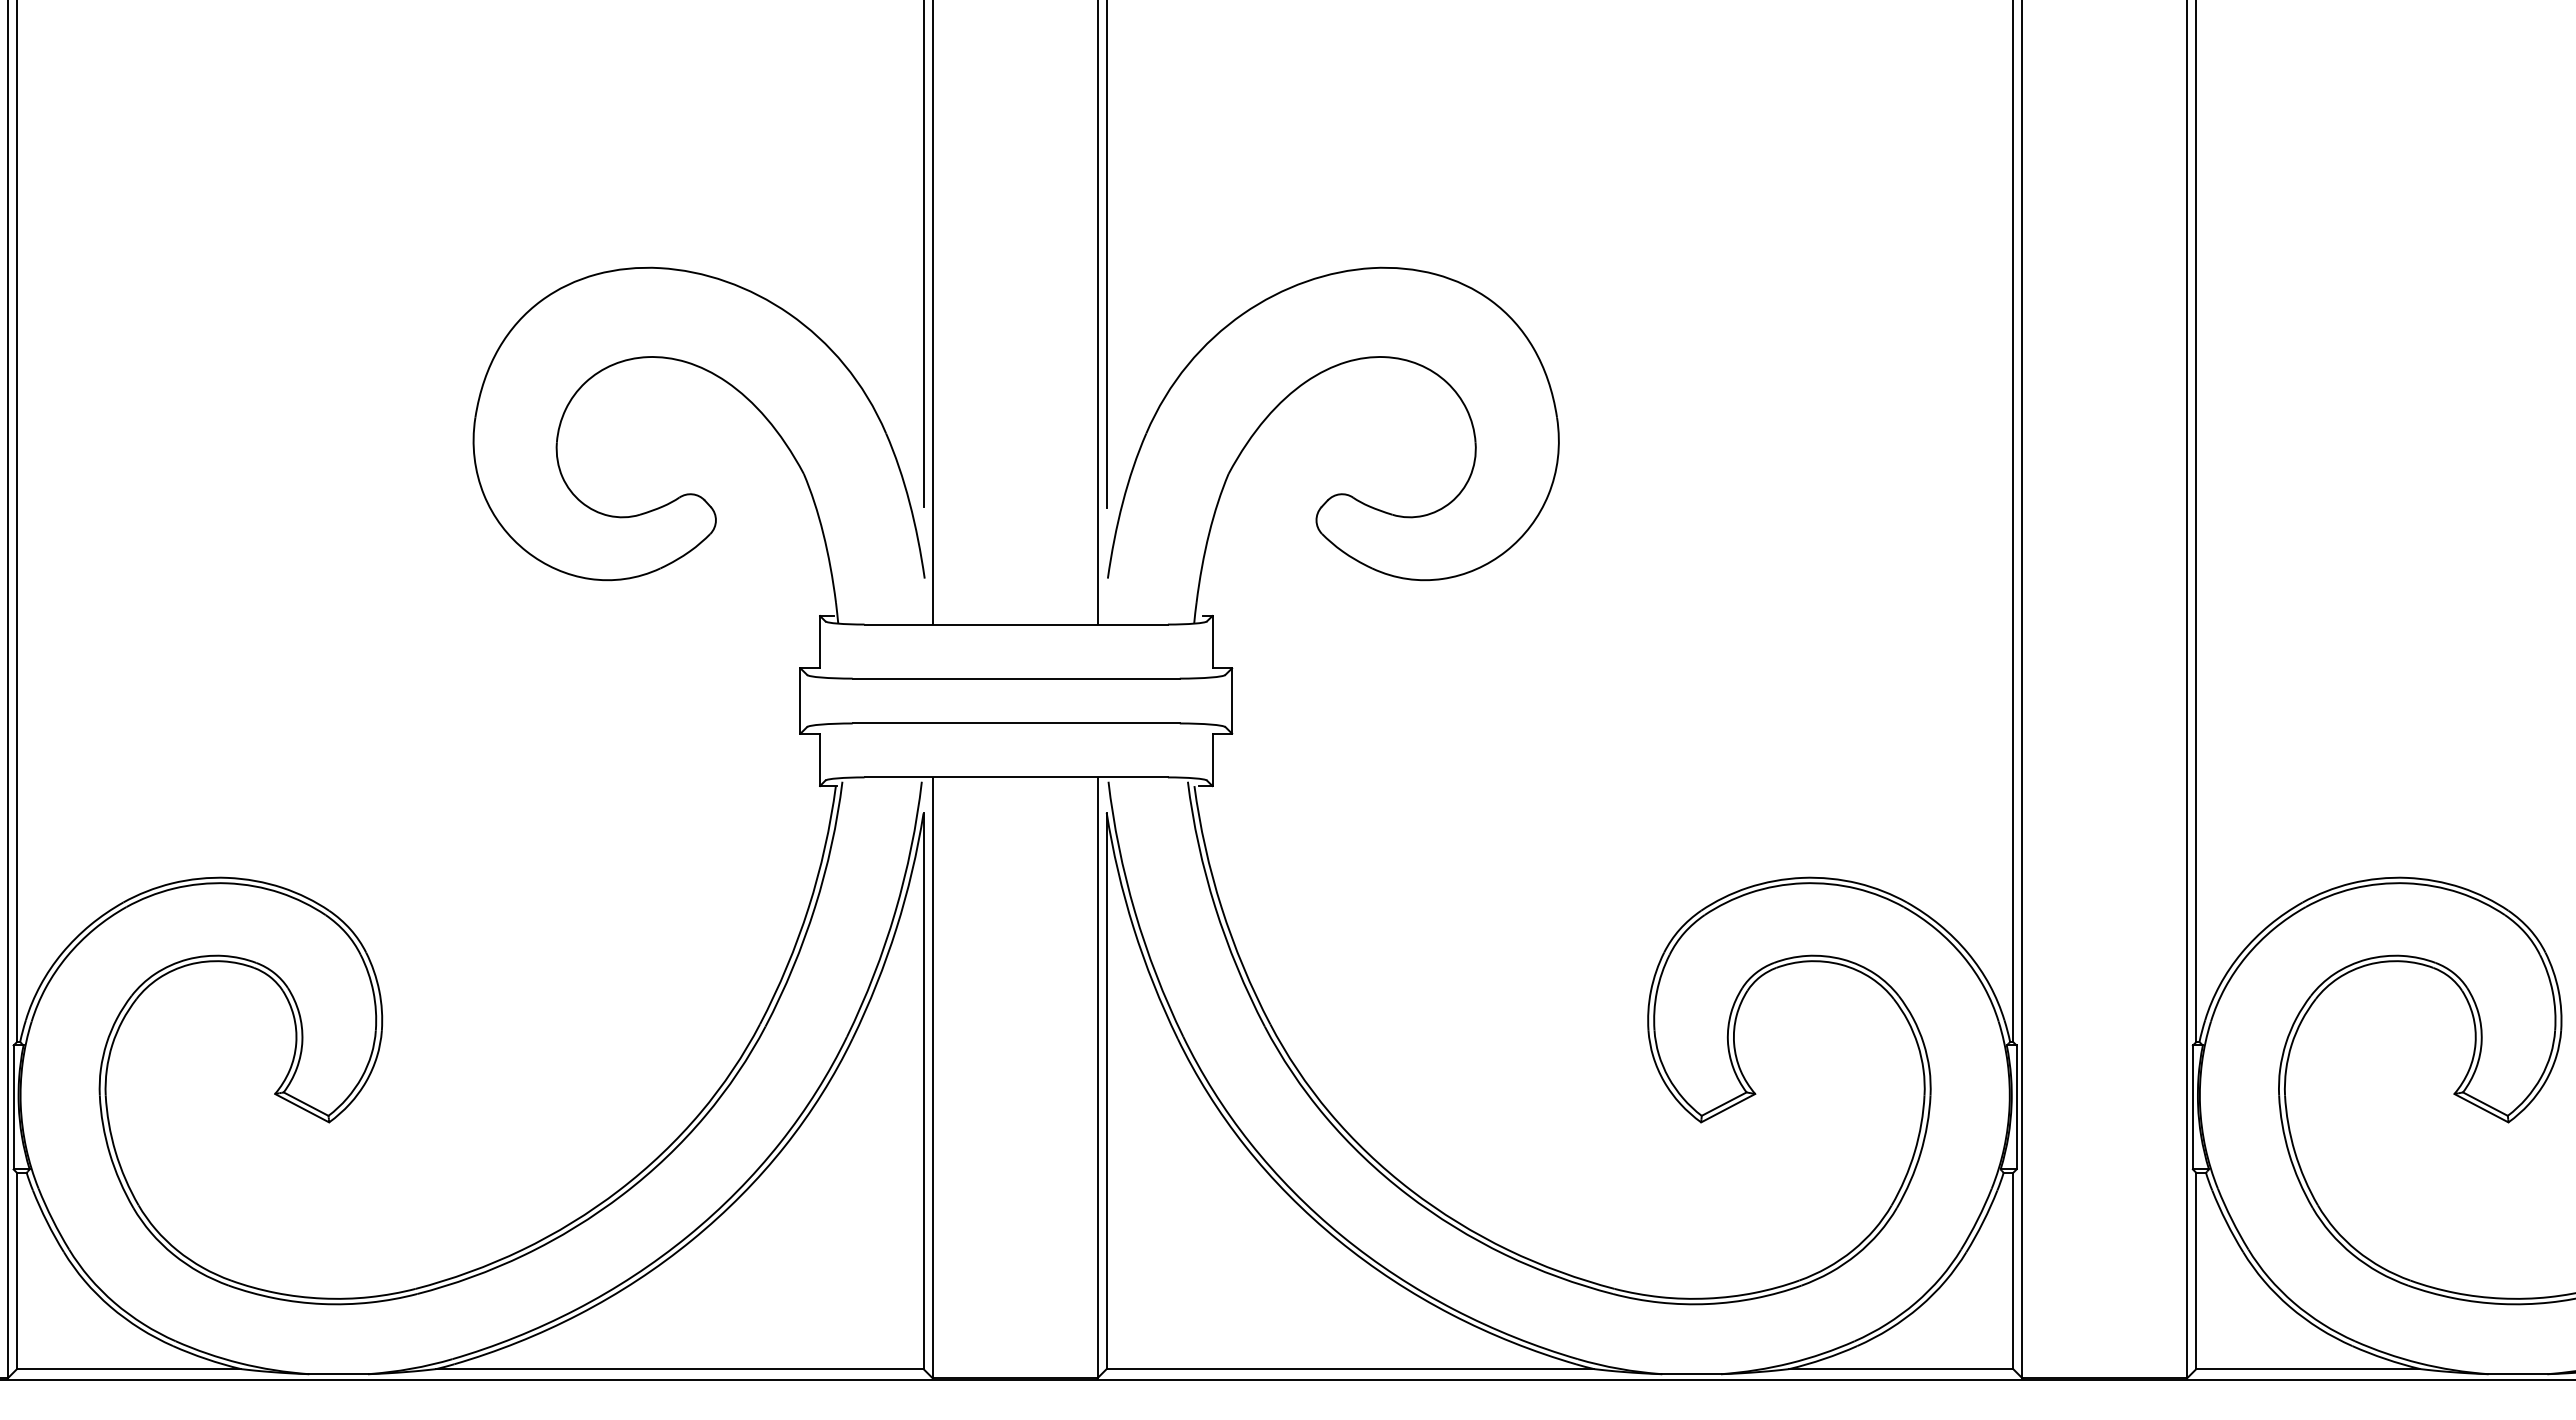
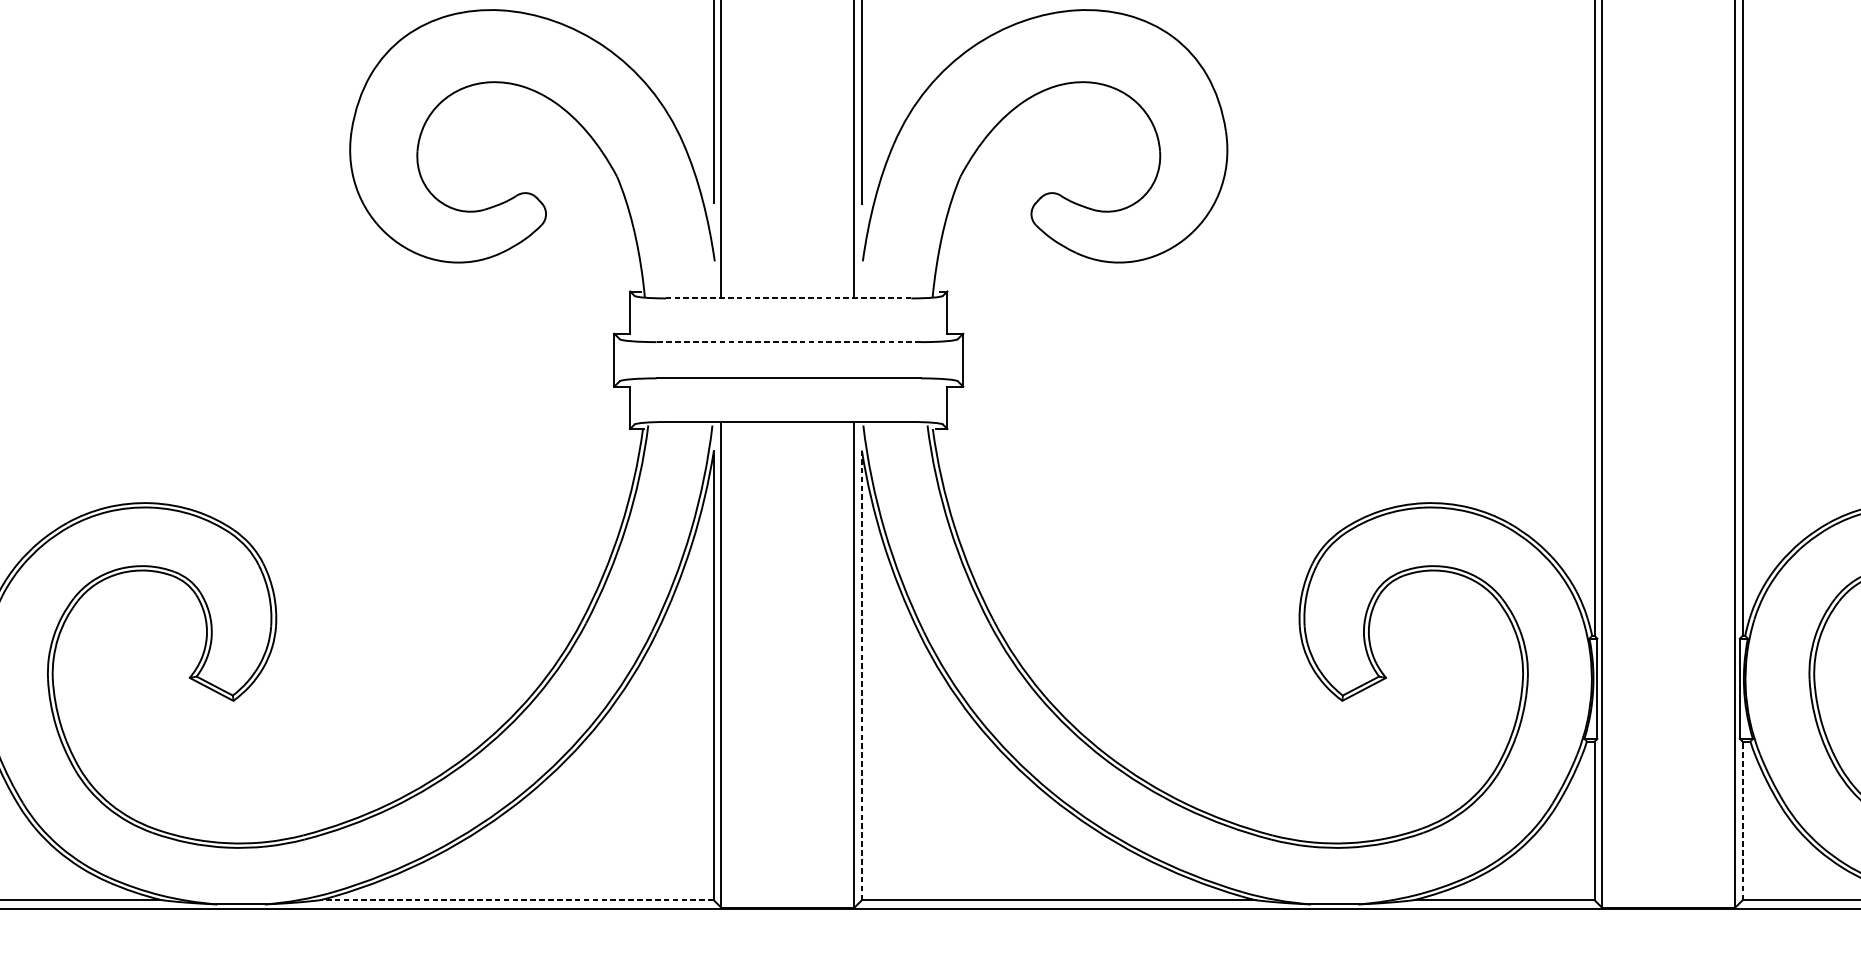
line: (1016, 624) -> (788, 298), solid -> dashed
line: (1016, 678) -> (788, 342), solid -> dashed
line: (1106, 1090) -> (861, 675), solid -> dashed
line: (2196, 1270) -> (1742, 820), solid -> dashed
line: (679, 1369) -> (516, 900), solid -> dashed

